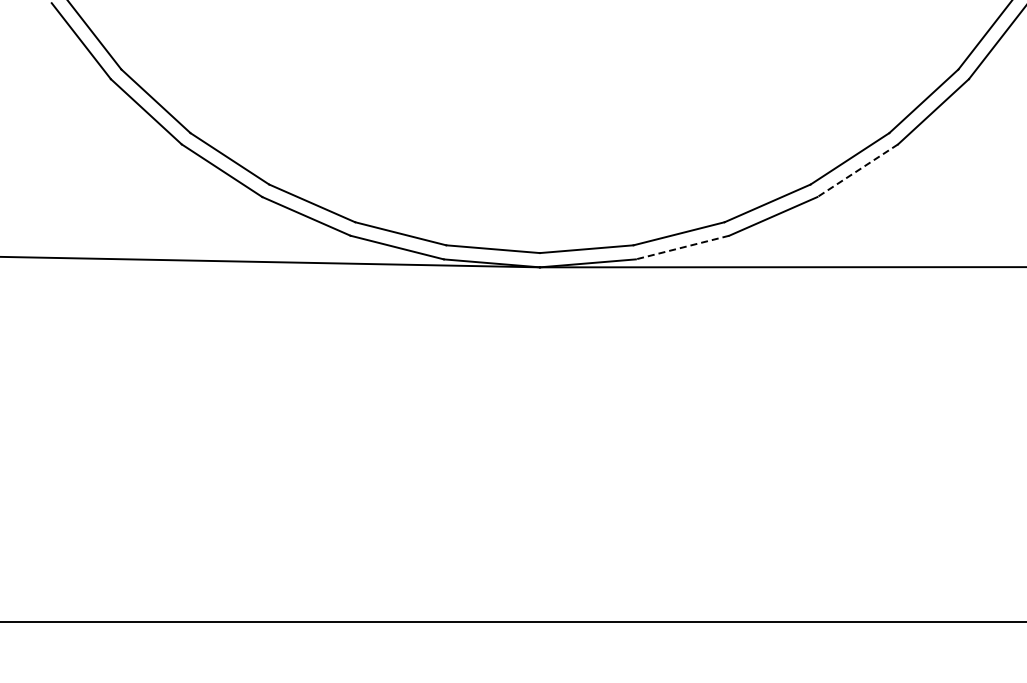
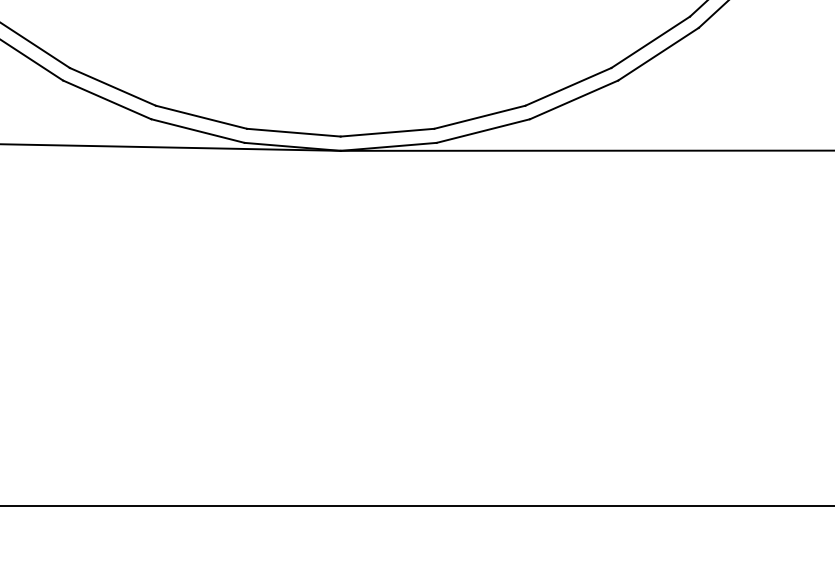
line: (857, 171) -> (658, 55), dashed -> solid
line: (682, 247) -> (483, 131), dashed -> solid

